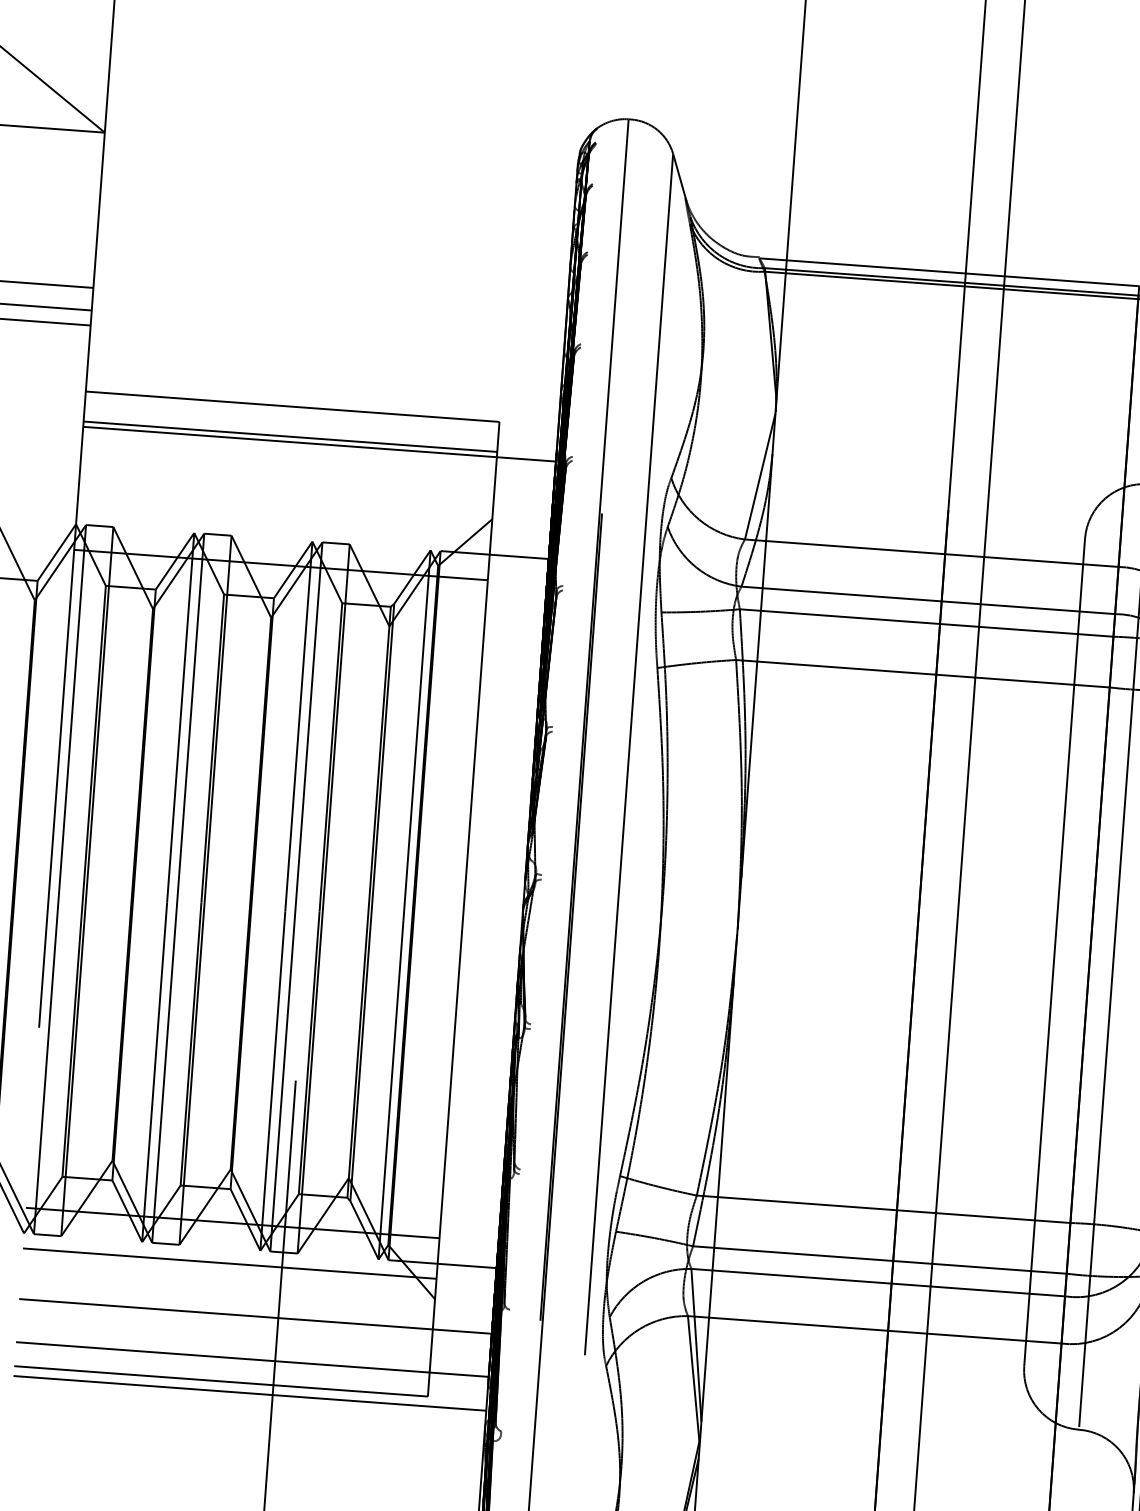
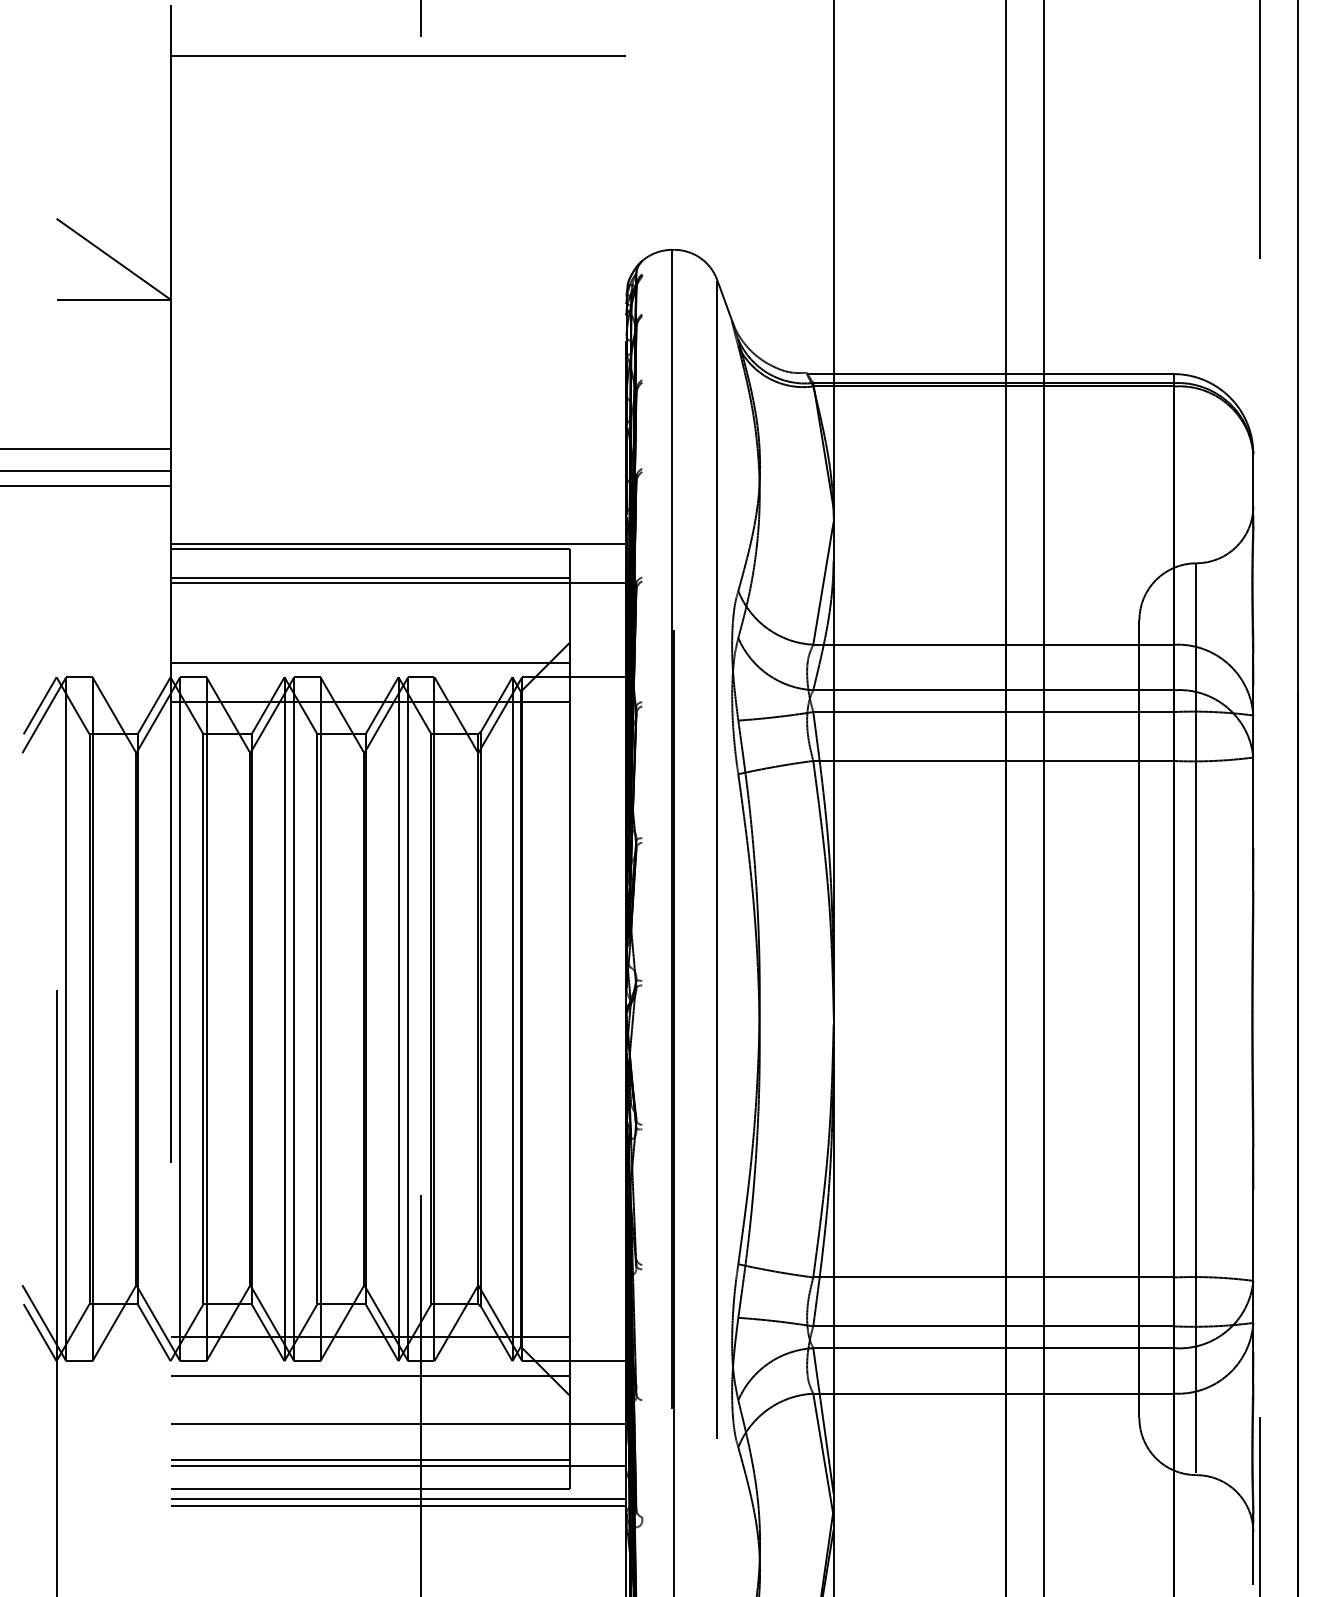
line: (322, 402) -> (398, 543), added
line: (283, 524) -> (369, 662), added
line: (222, 1351) -> (369, 1460), added
line: (249, 1400) -> (398, 1505), added

